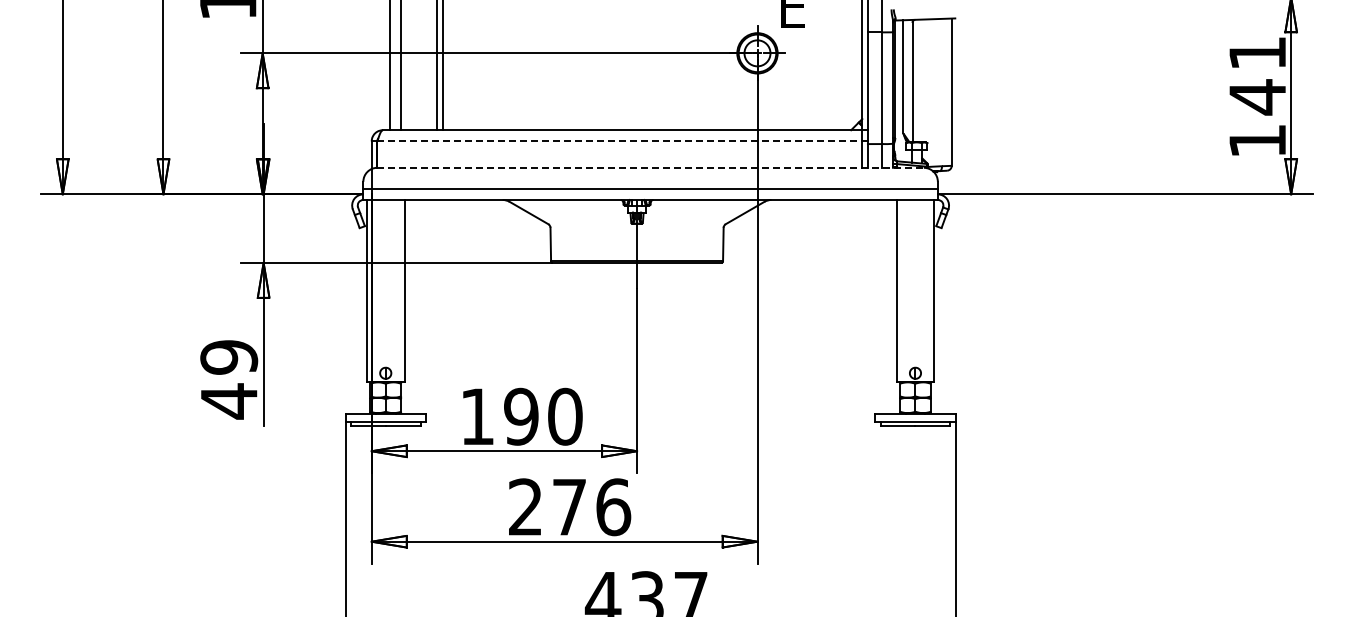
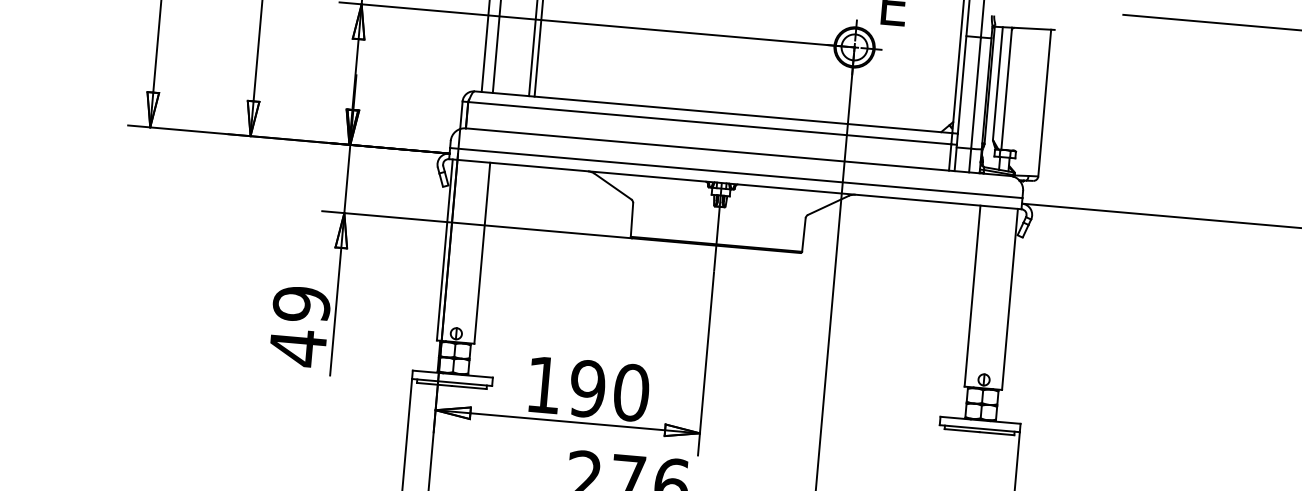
line: (620, 141) -> (710, 123), dashed -> solid
line: (651, 167) -> (739, 151), dashed -> solid

